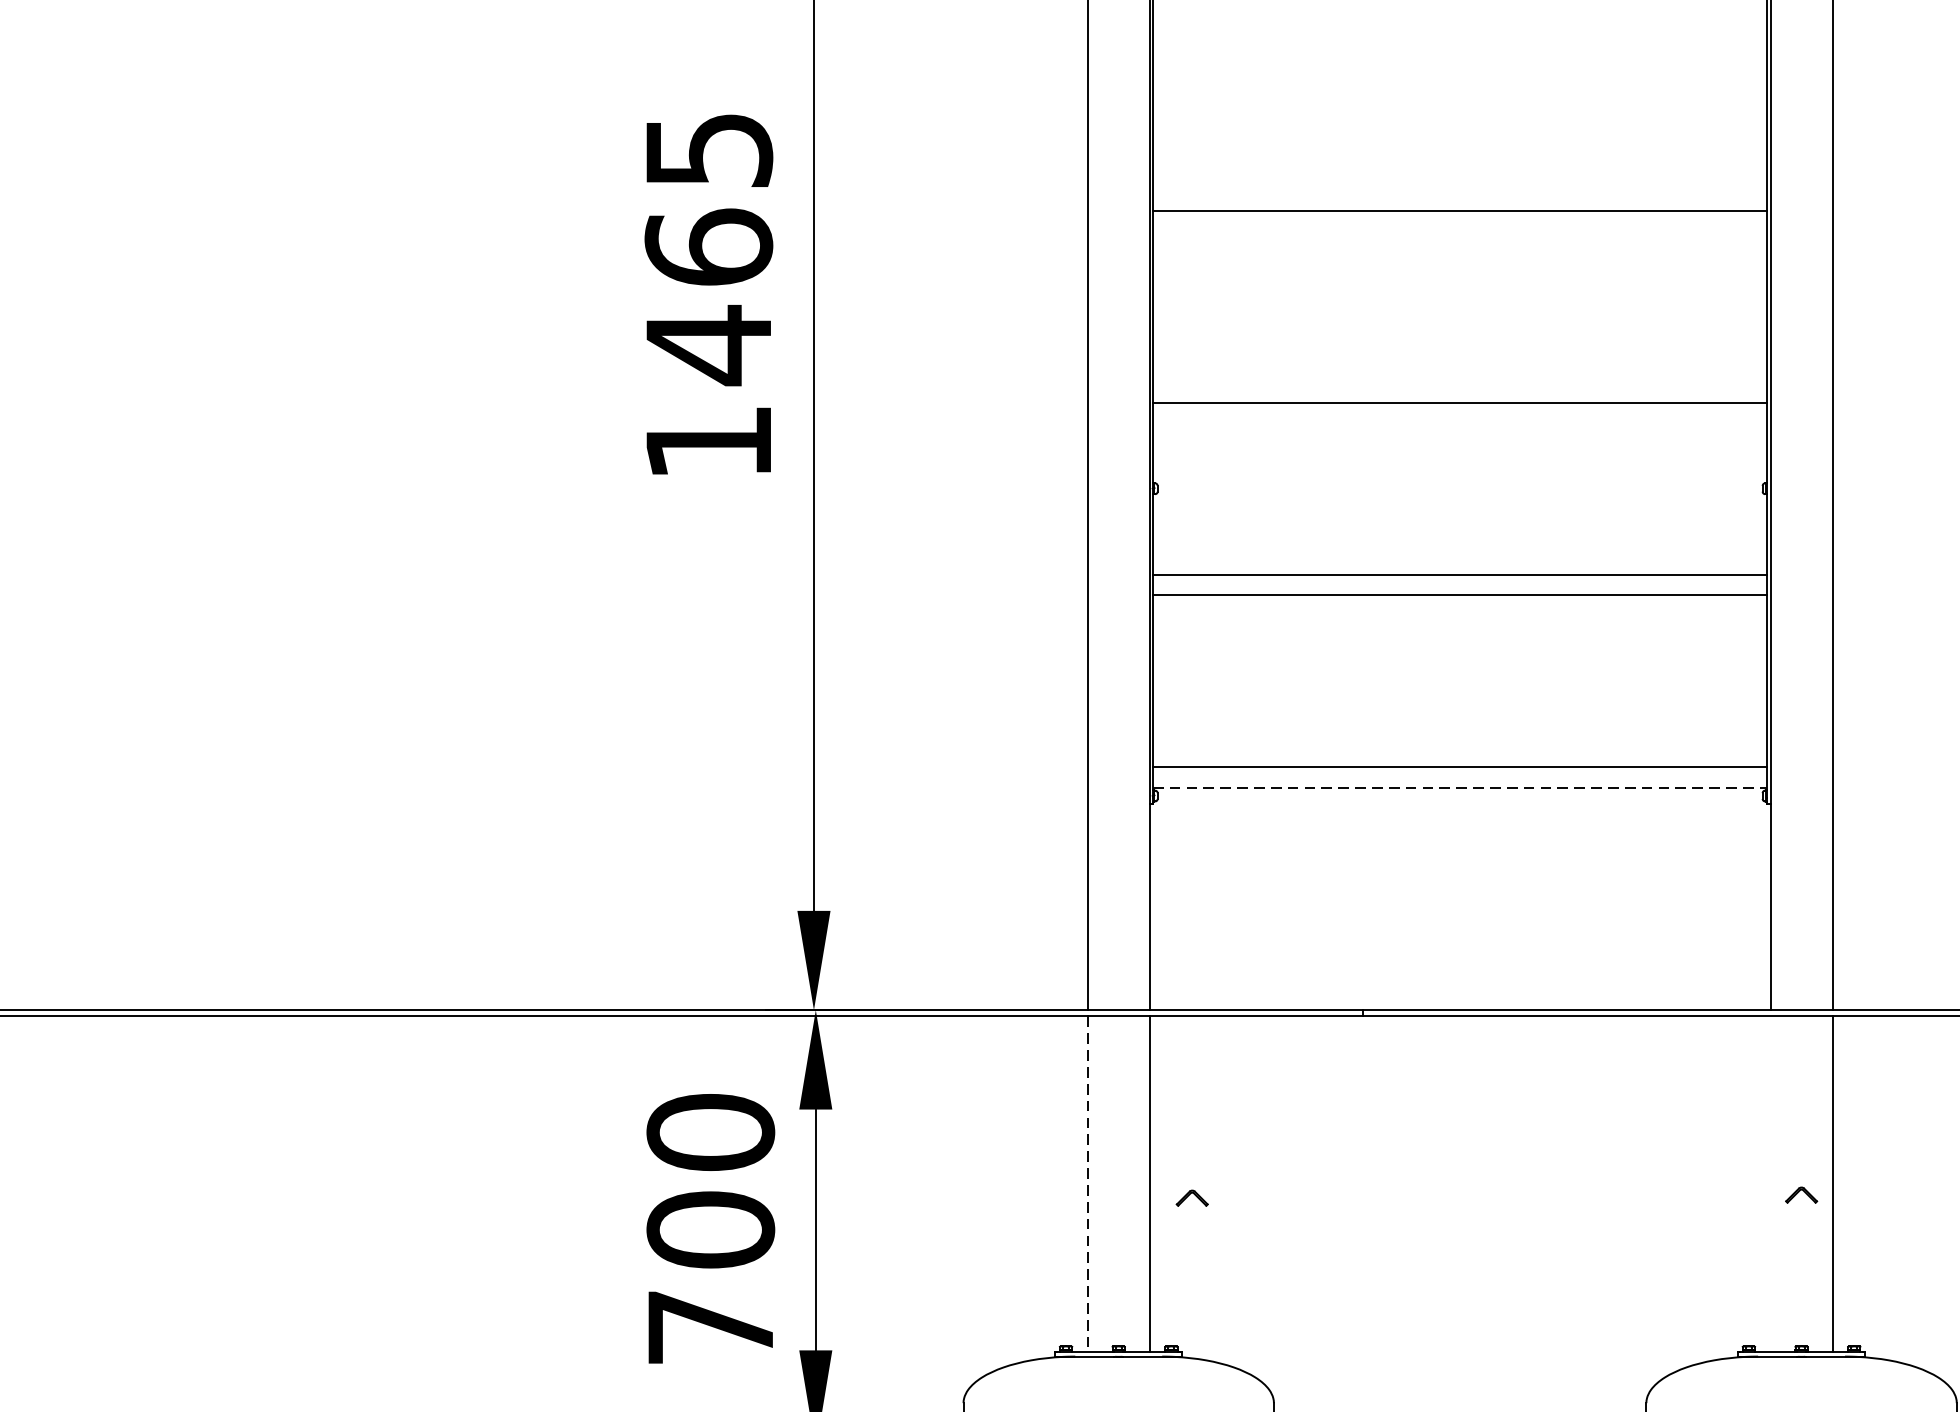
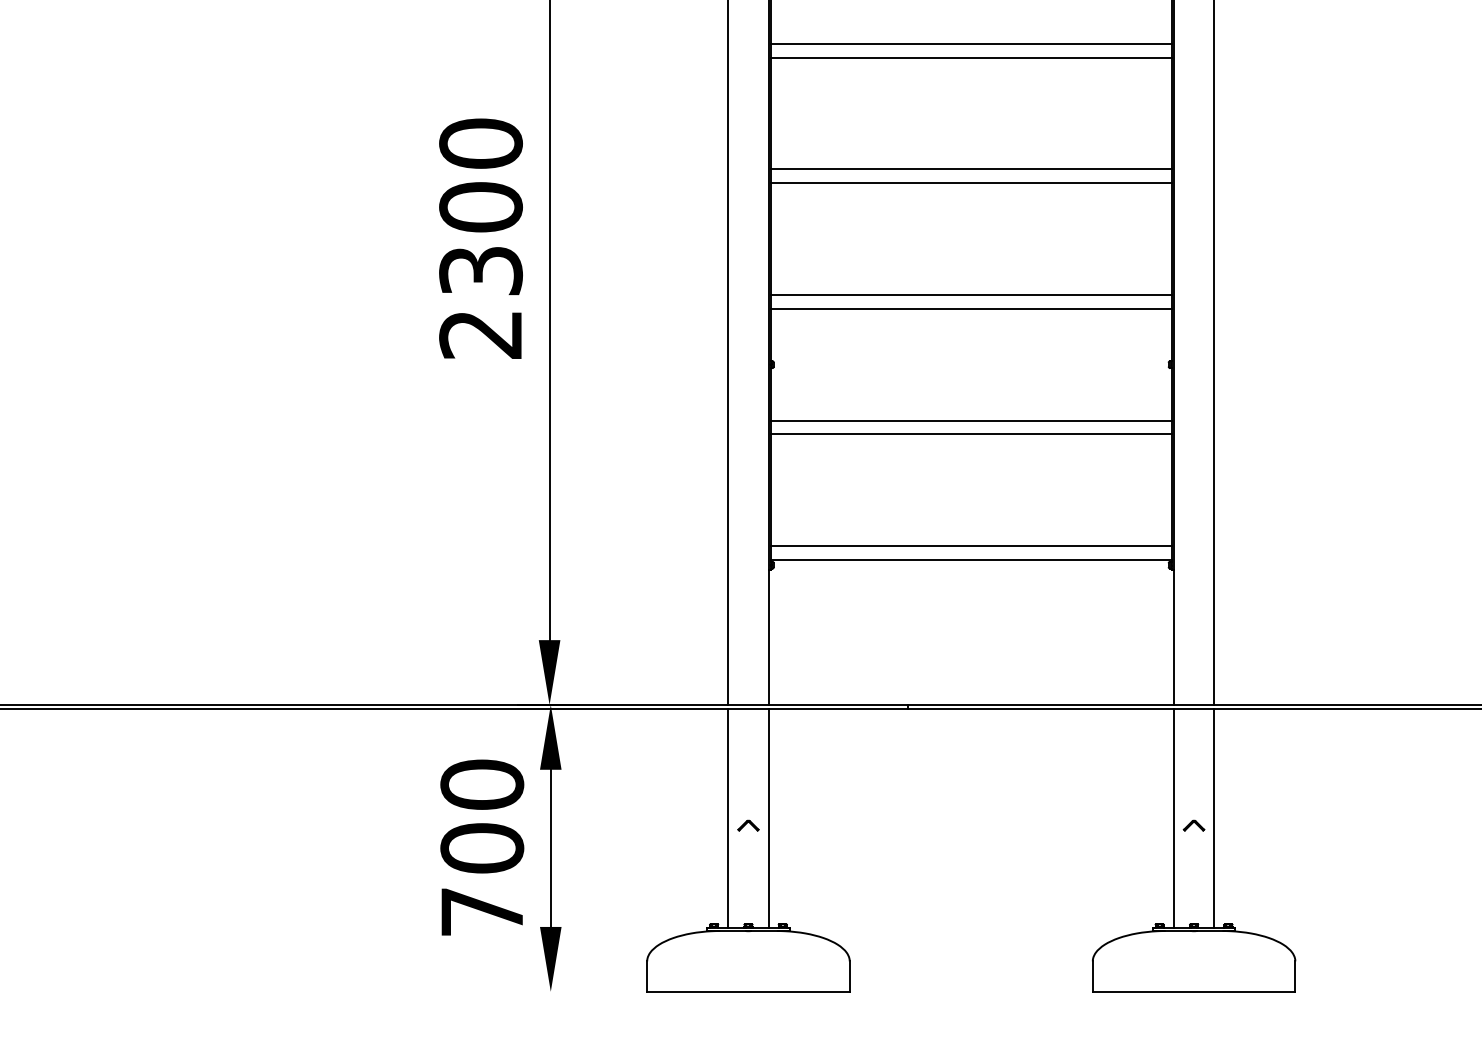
line: (1458, 18) -> (970, 57), added
line: (1458, 189) -> (970, 169), added
text: (708, 295) -> (480, 238), 1465 -> 2300
line: (1458, 382) -> (970, 295), added
line: (1460, 787) -> (971, 559), dashed -> solid
line: (1088, 1184) -> (728, 818), dashed -> solid
line: (1770, 1184) -> (1173, 818), added
part: (1192, 1197) -> (748, 825), moved

